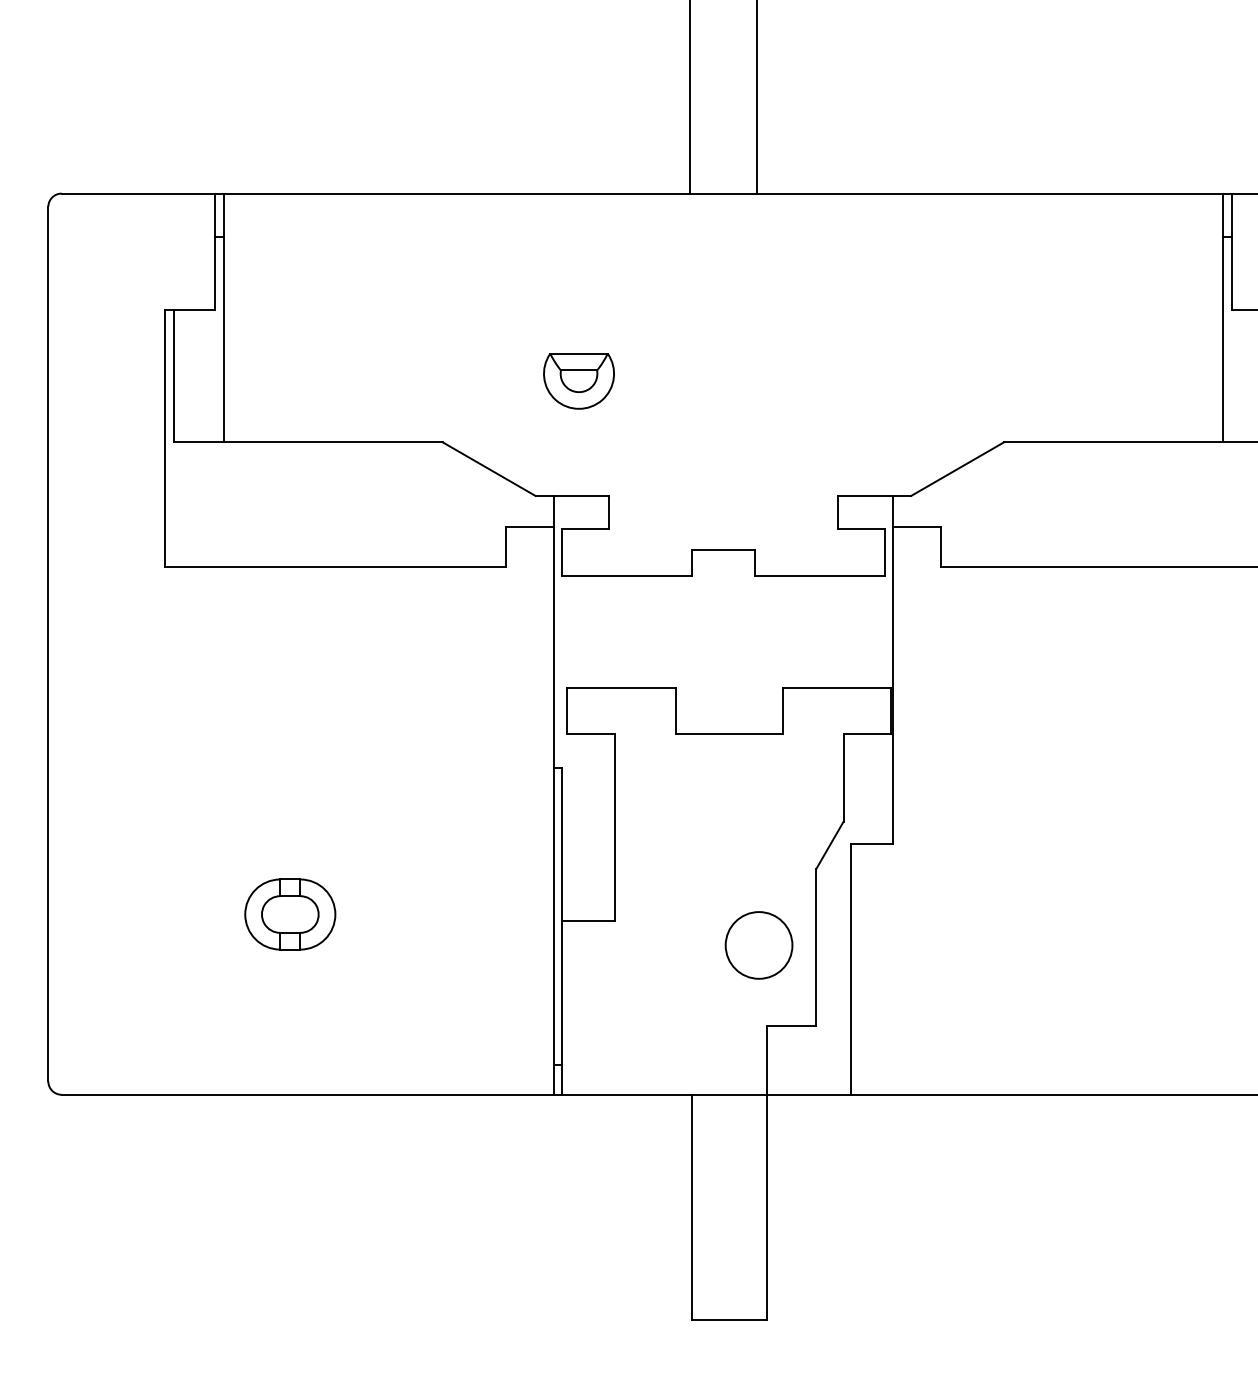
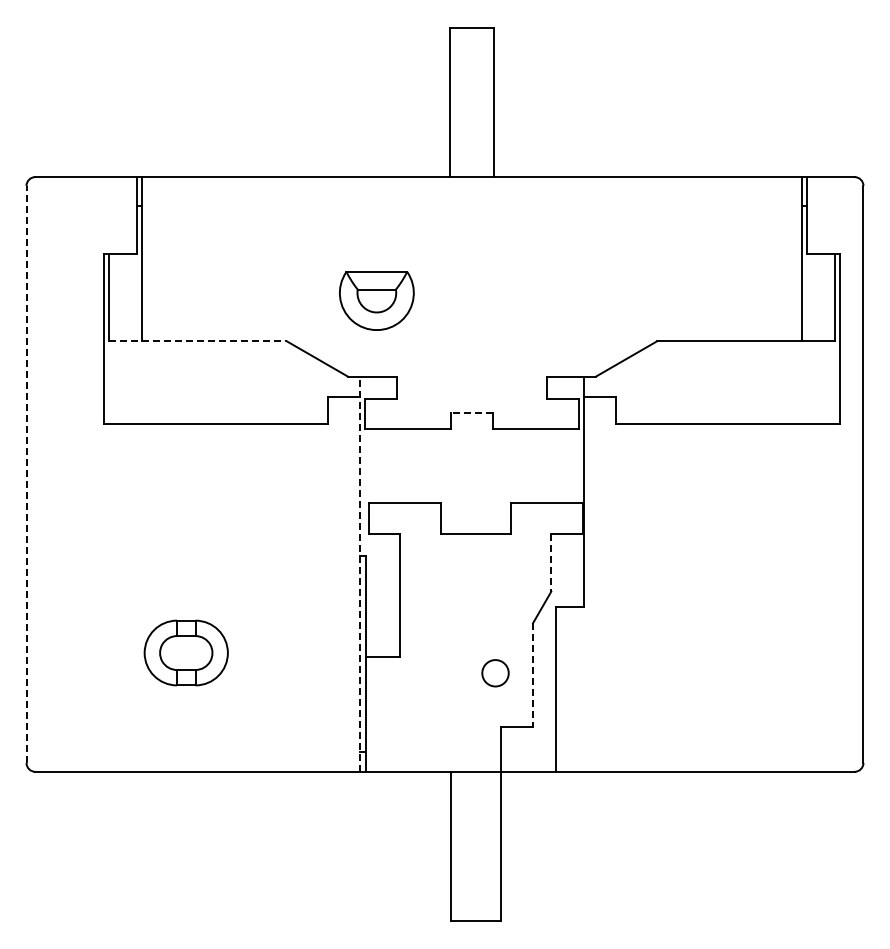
part: (578, 380) -> (376, 300), size x1.6
line: (307, 442) -> (197, 341), solid -> dashed
line: (722, 550) -> (471, 412), solid -> dashed
line: (48, 644) -> (26, 474), solid -> dashed
line: (843, 777) -> (551, 562), solid -> dashed
line: (554, 795) -> (360, 574), solid -> dashed
part: (289, 913) -> (185, 652), size x1.4
circle: (759, 945) -> (495, 673), size x0.6
line: (816, 947) -> (533, 674), solid -> dashed

